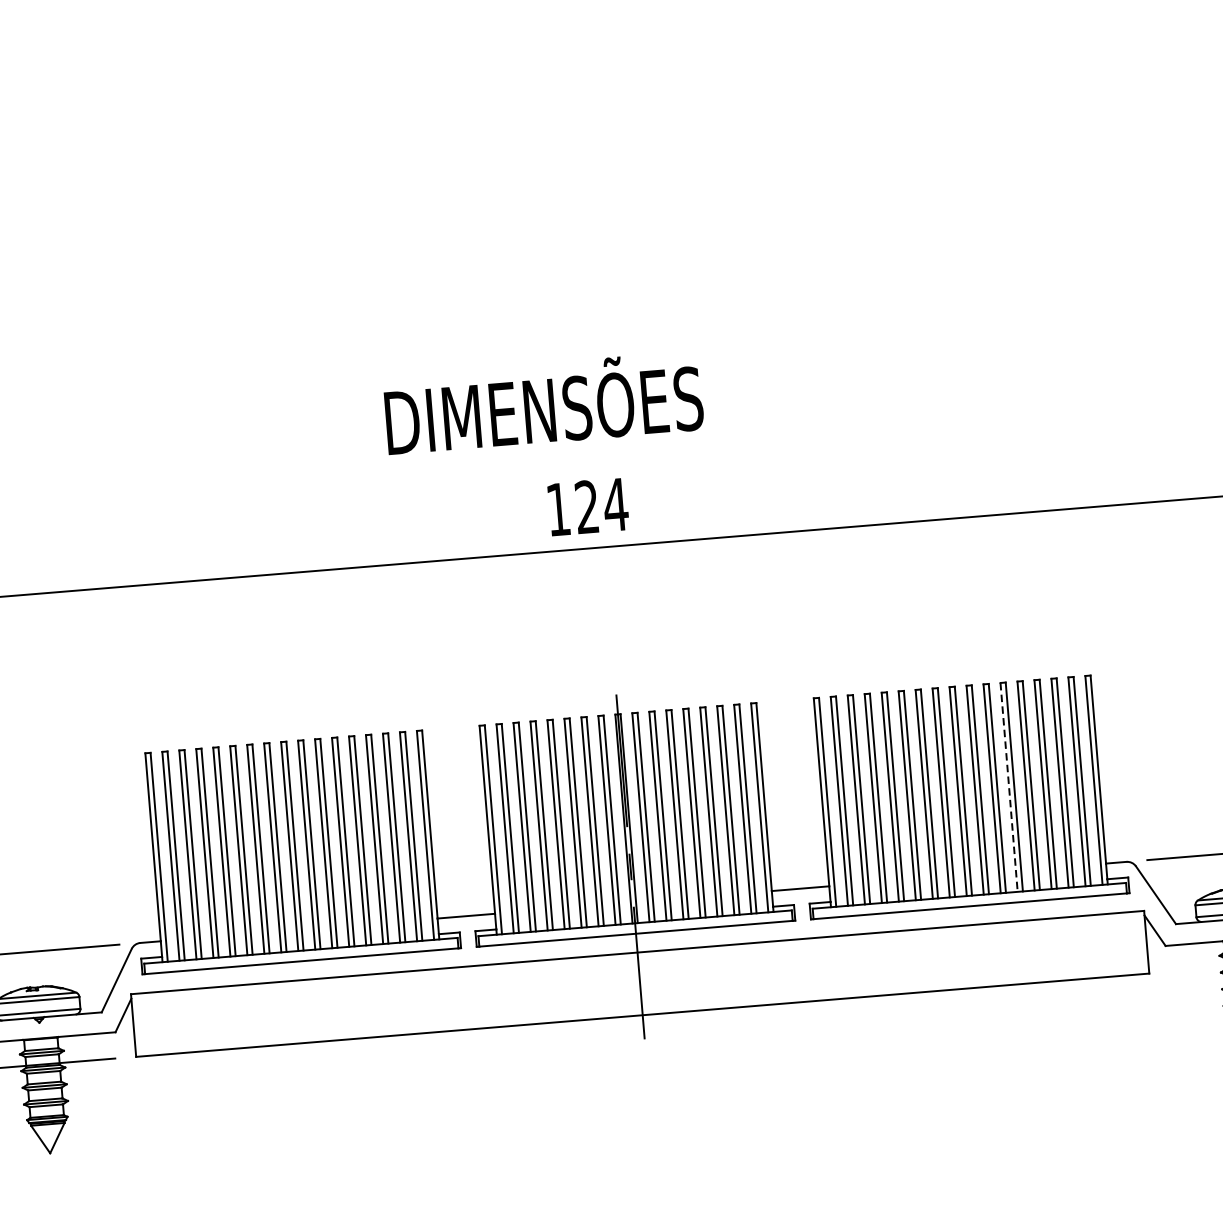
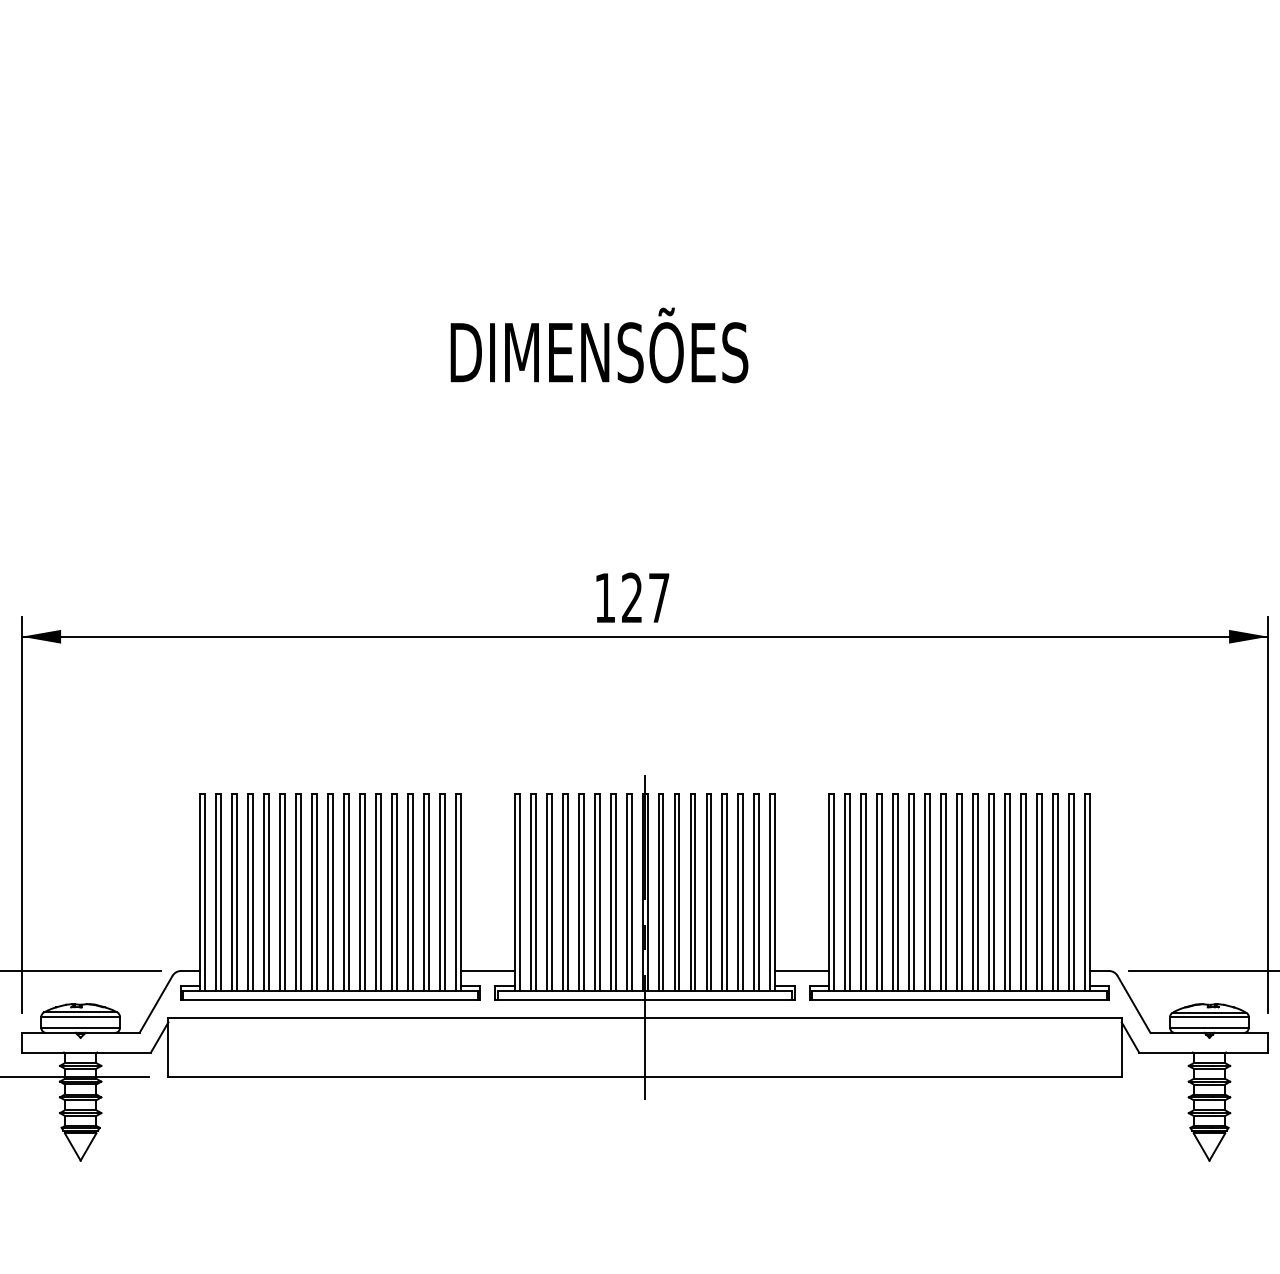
text: (543, 403) -> (599, 345), moved
text: (616, 504) -> (659, 597), 124 -> 127
line: (1009, 787) -> (1005, 892), dashed -> solid

